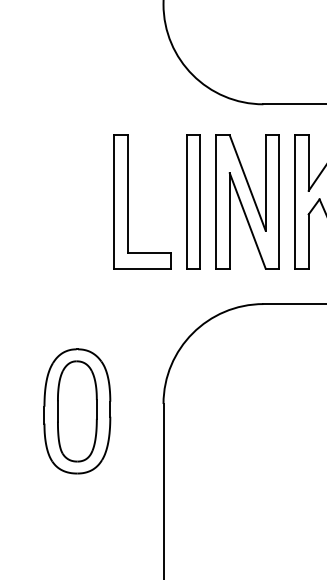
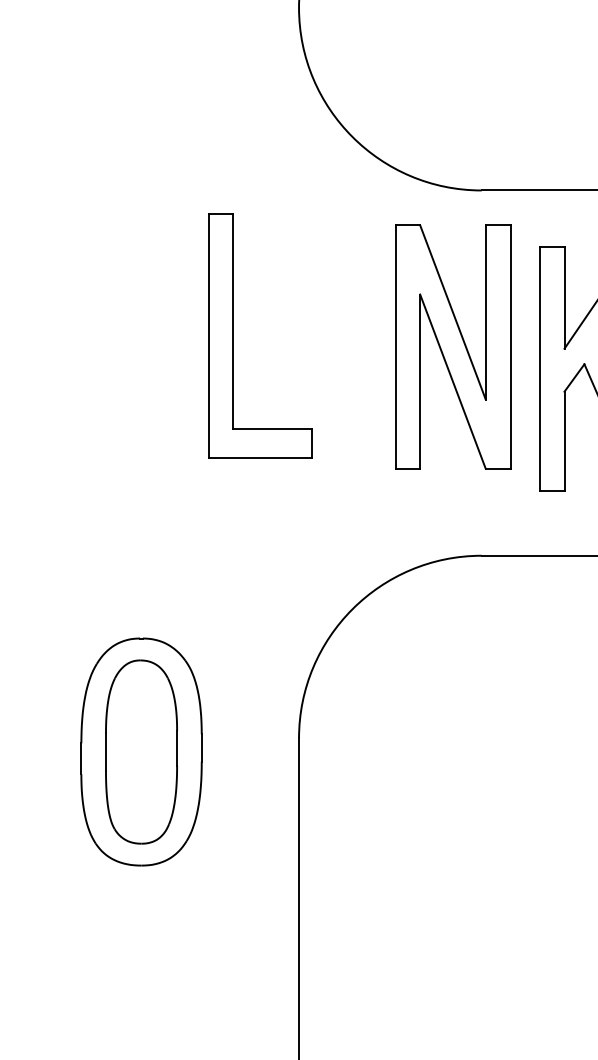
part: (128, 201) -> (235, 335), moved
part: (193, 201) -> (353, 368), removed
part: (247, 201) -> (452, 346), moved

